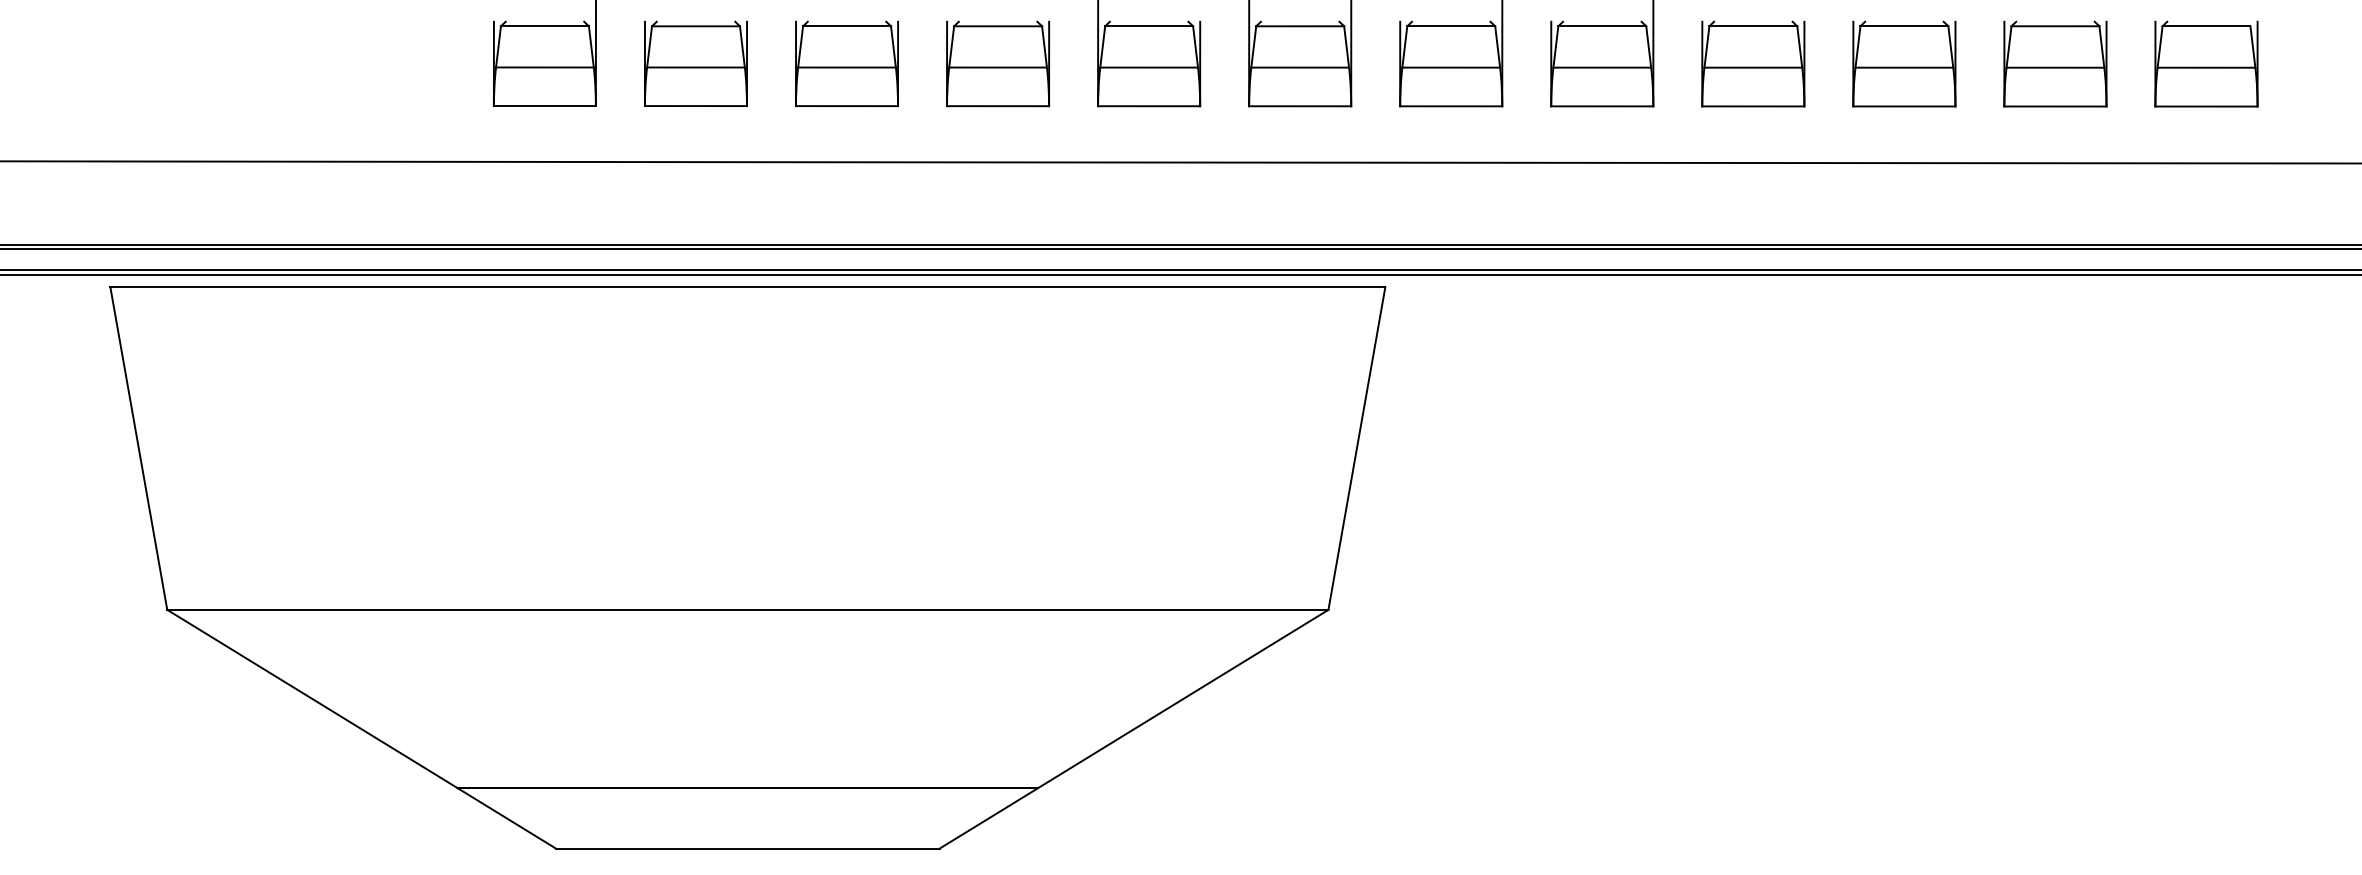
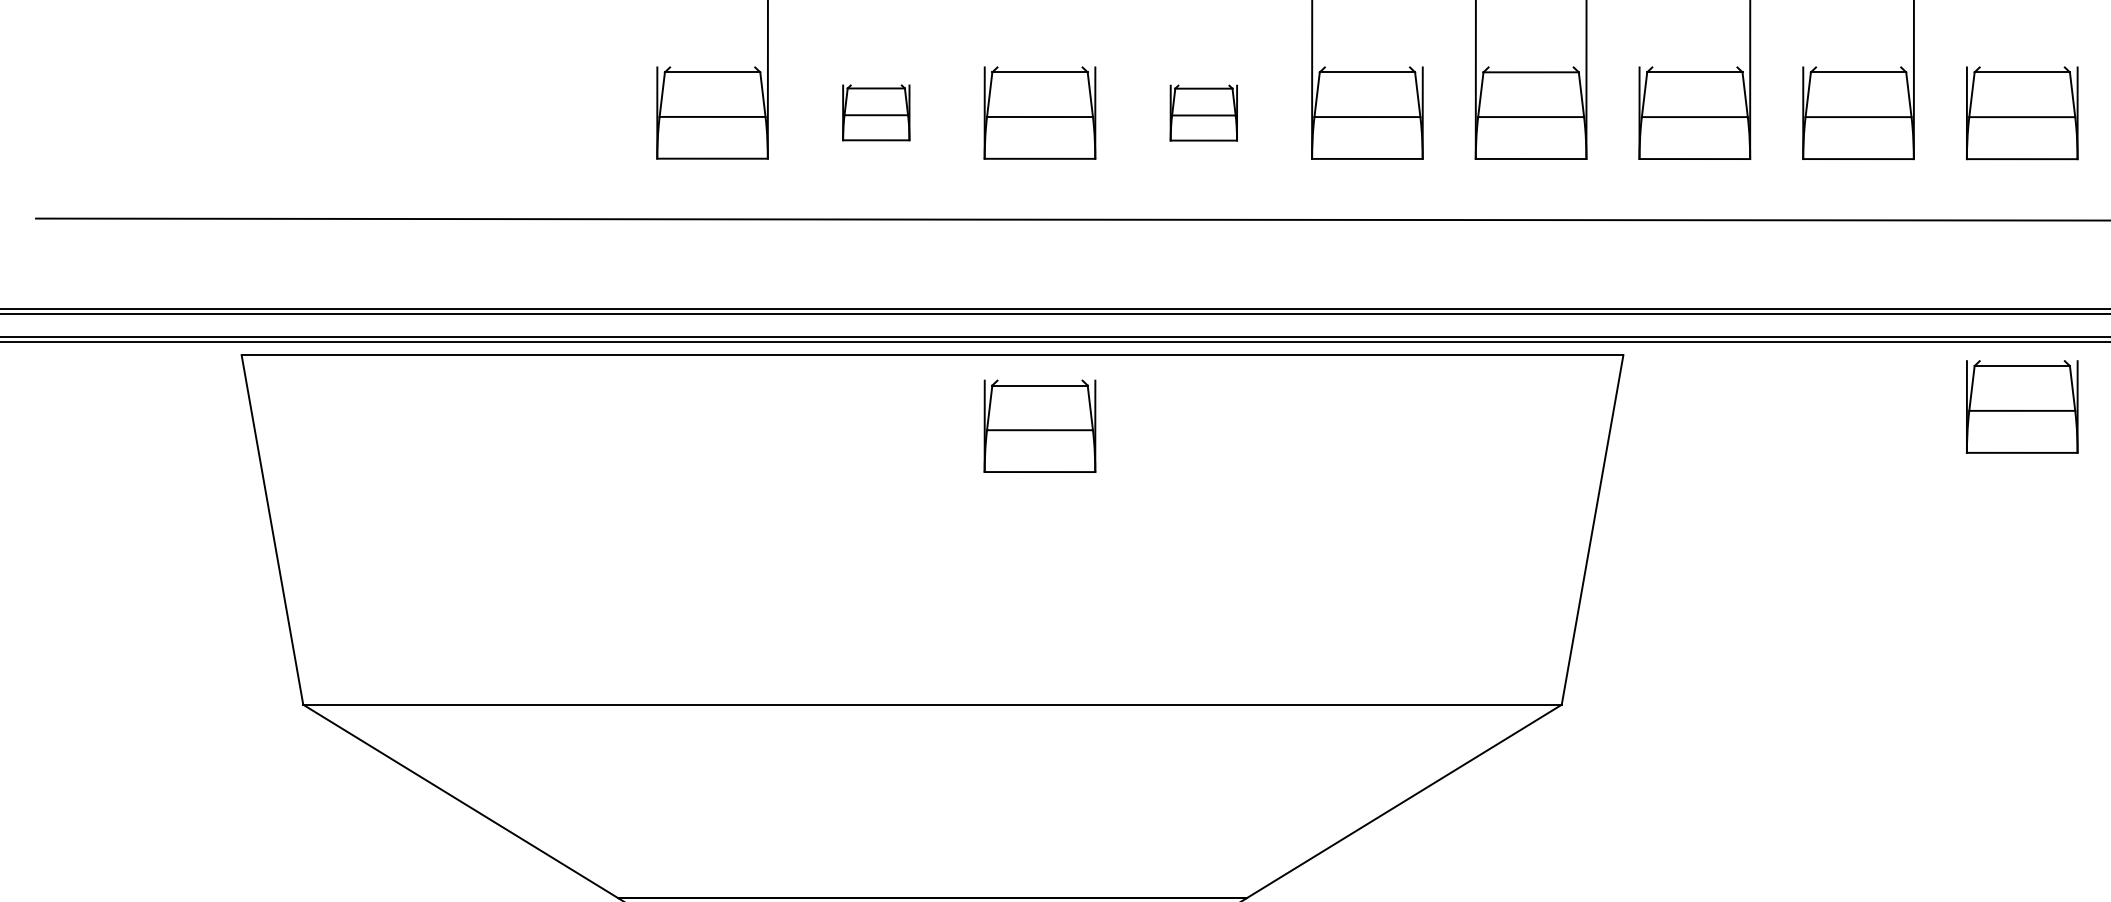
part: (695, 63) -> (875, 112), size x0.6
part: (998, 63) -> (1204, 112), size x0.6
part: (1753, 334) -> (2022, 406), added
part: (846, 352) -> (1039, 425), added

